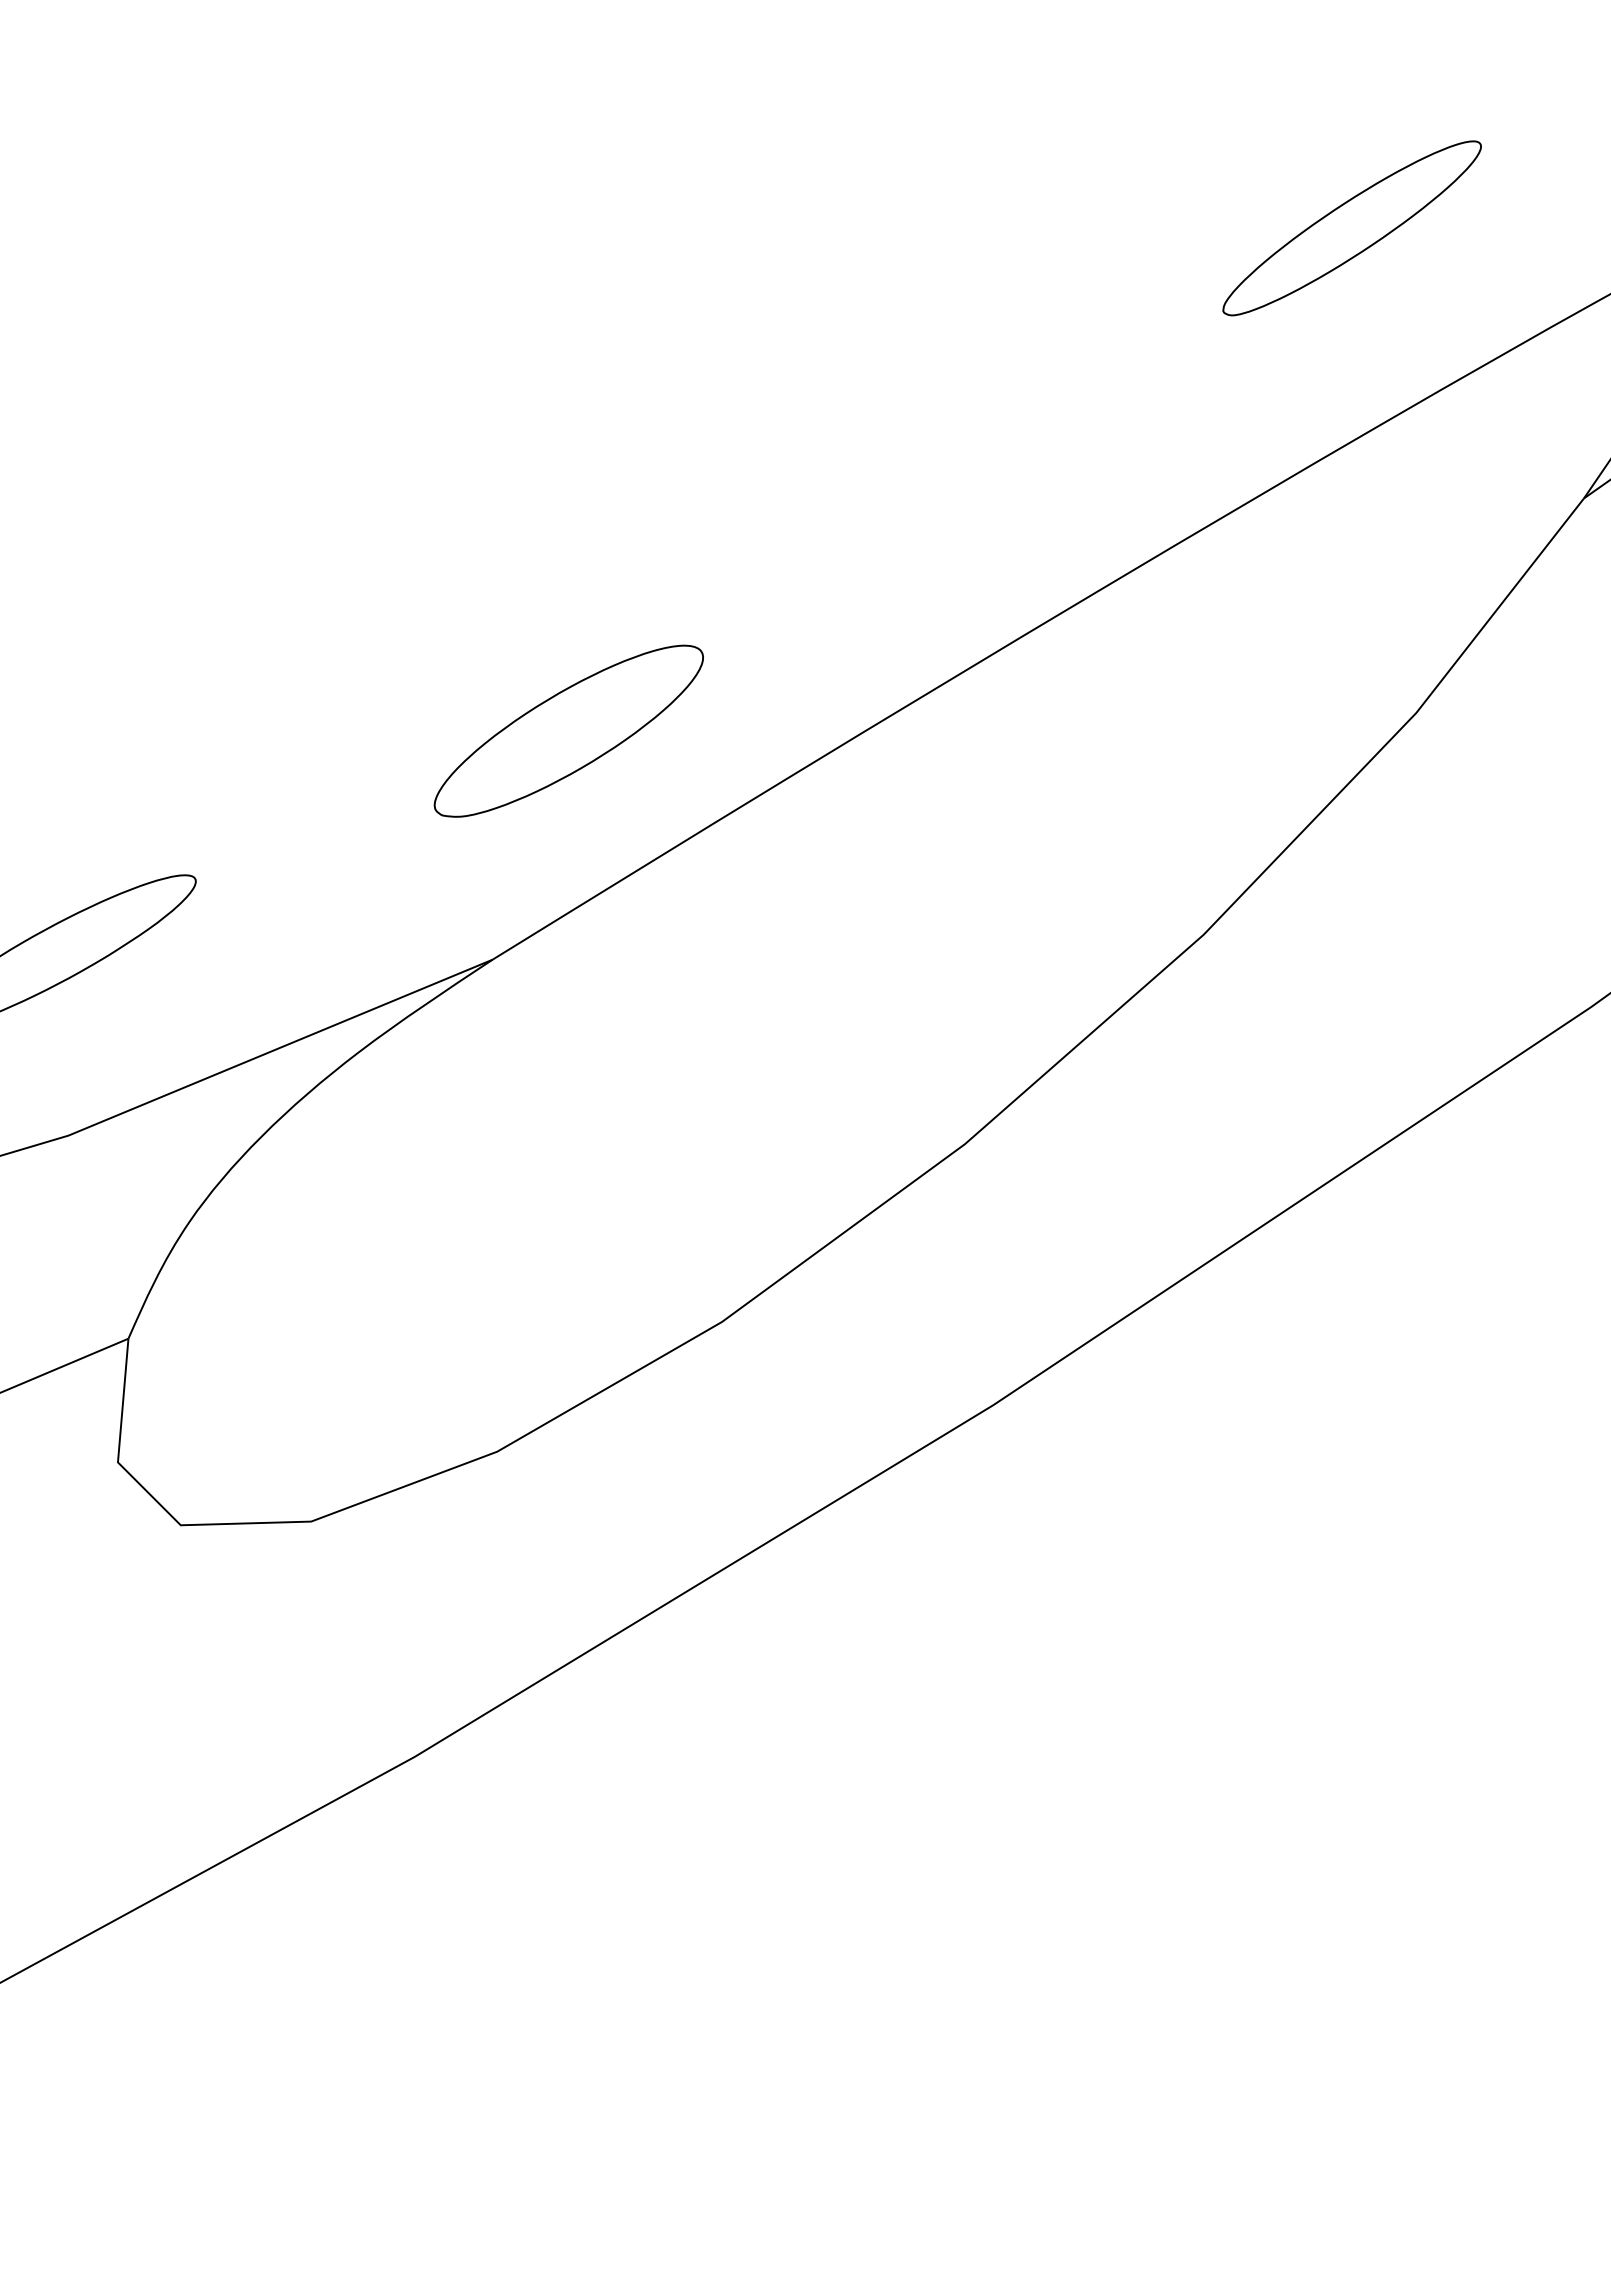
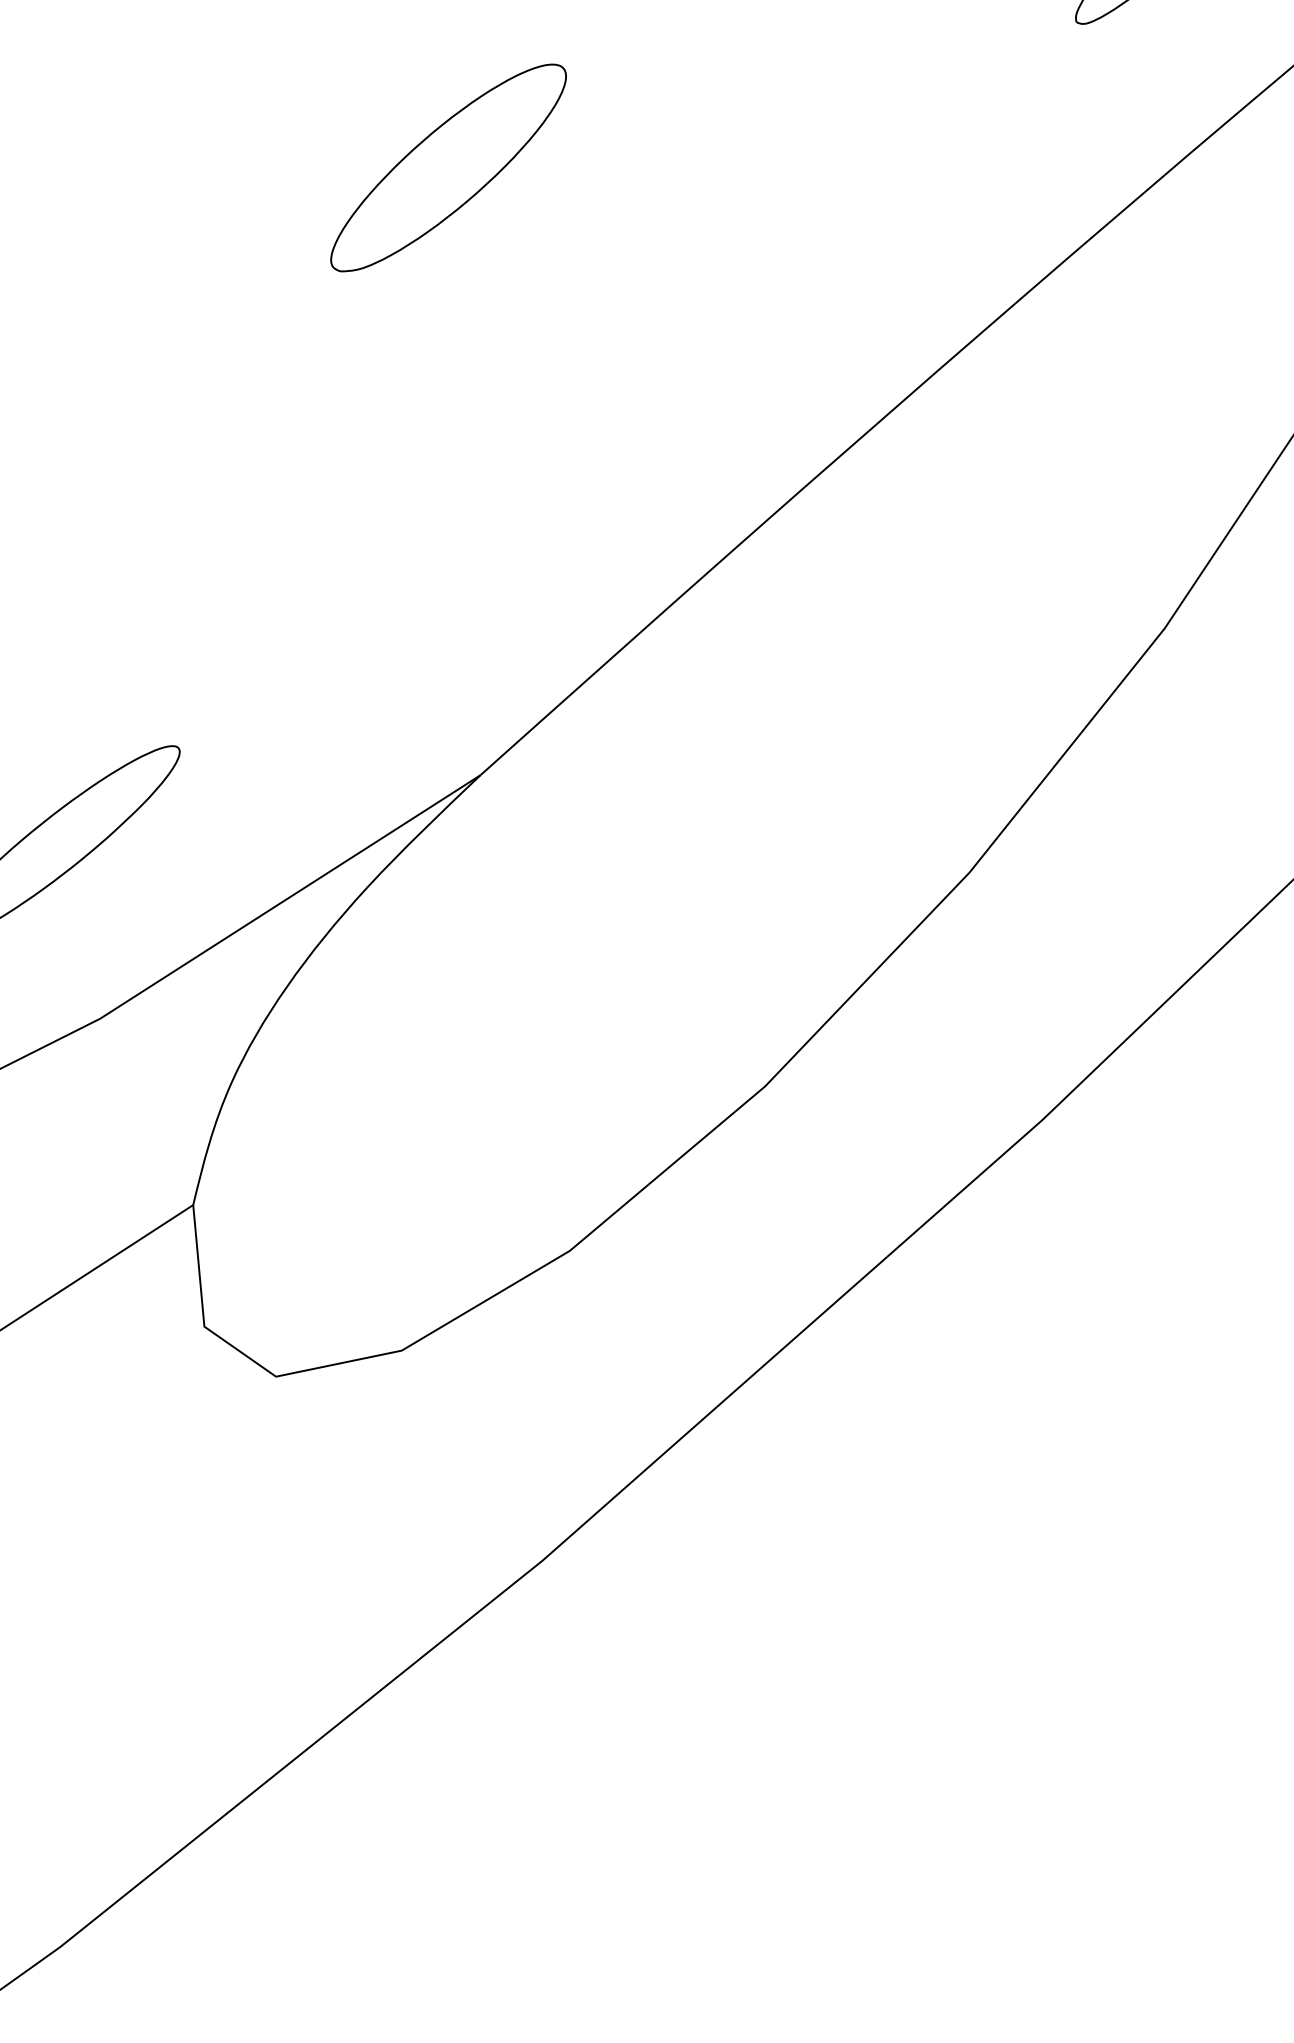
part: (568, 730) -> (448, 167), moved

